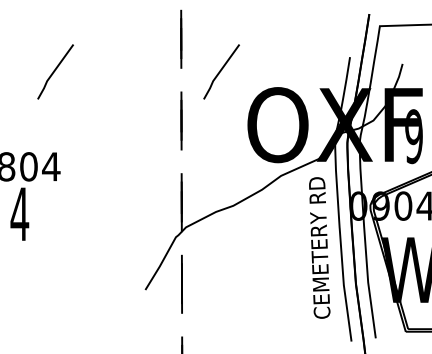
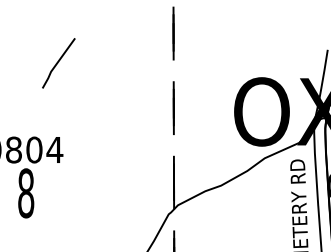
line: (221, 71) -> (210, 62), removed
text: (19, 213) -> (25, 192), 4 -> 8

